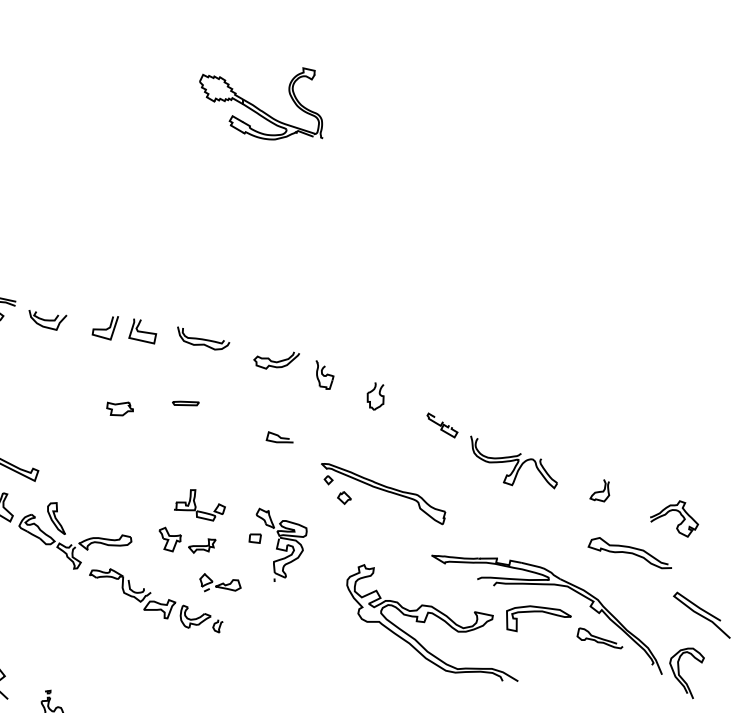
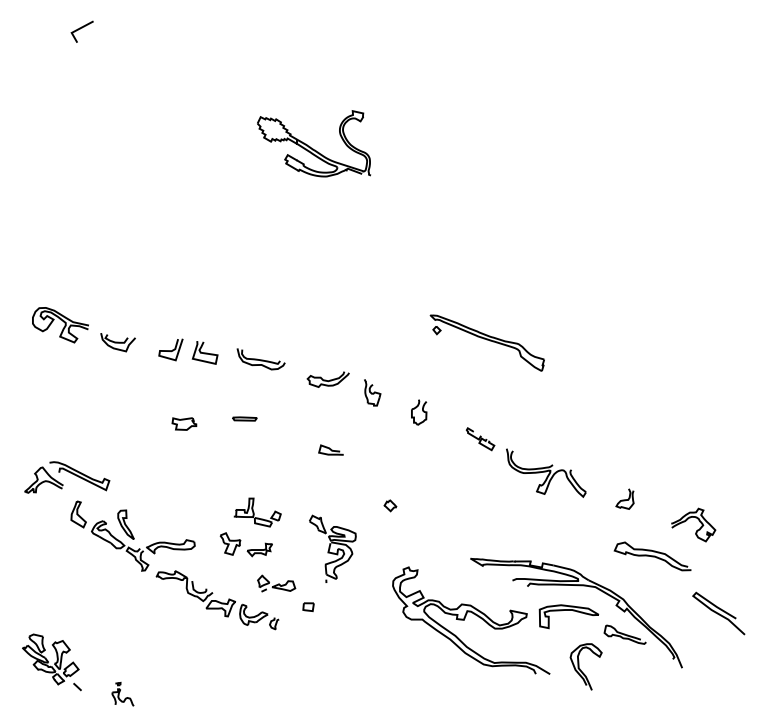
part: (382, 493) -> (486, 342), moved
part: (255, 537) -> (308, 606), moved
curve: (680, 675) -> (580, 668), moved

